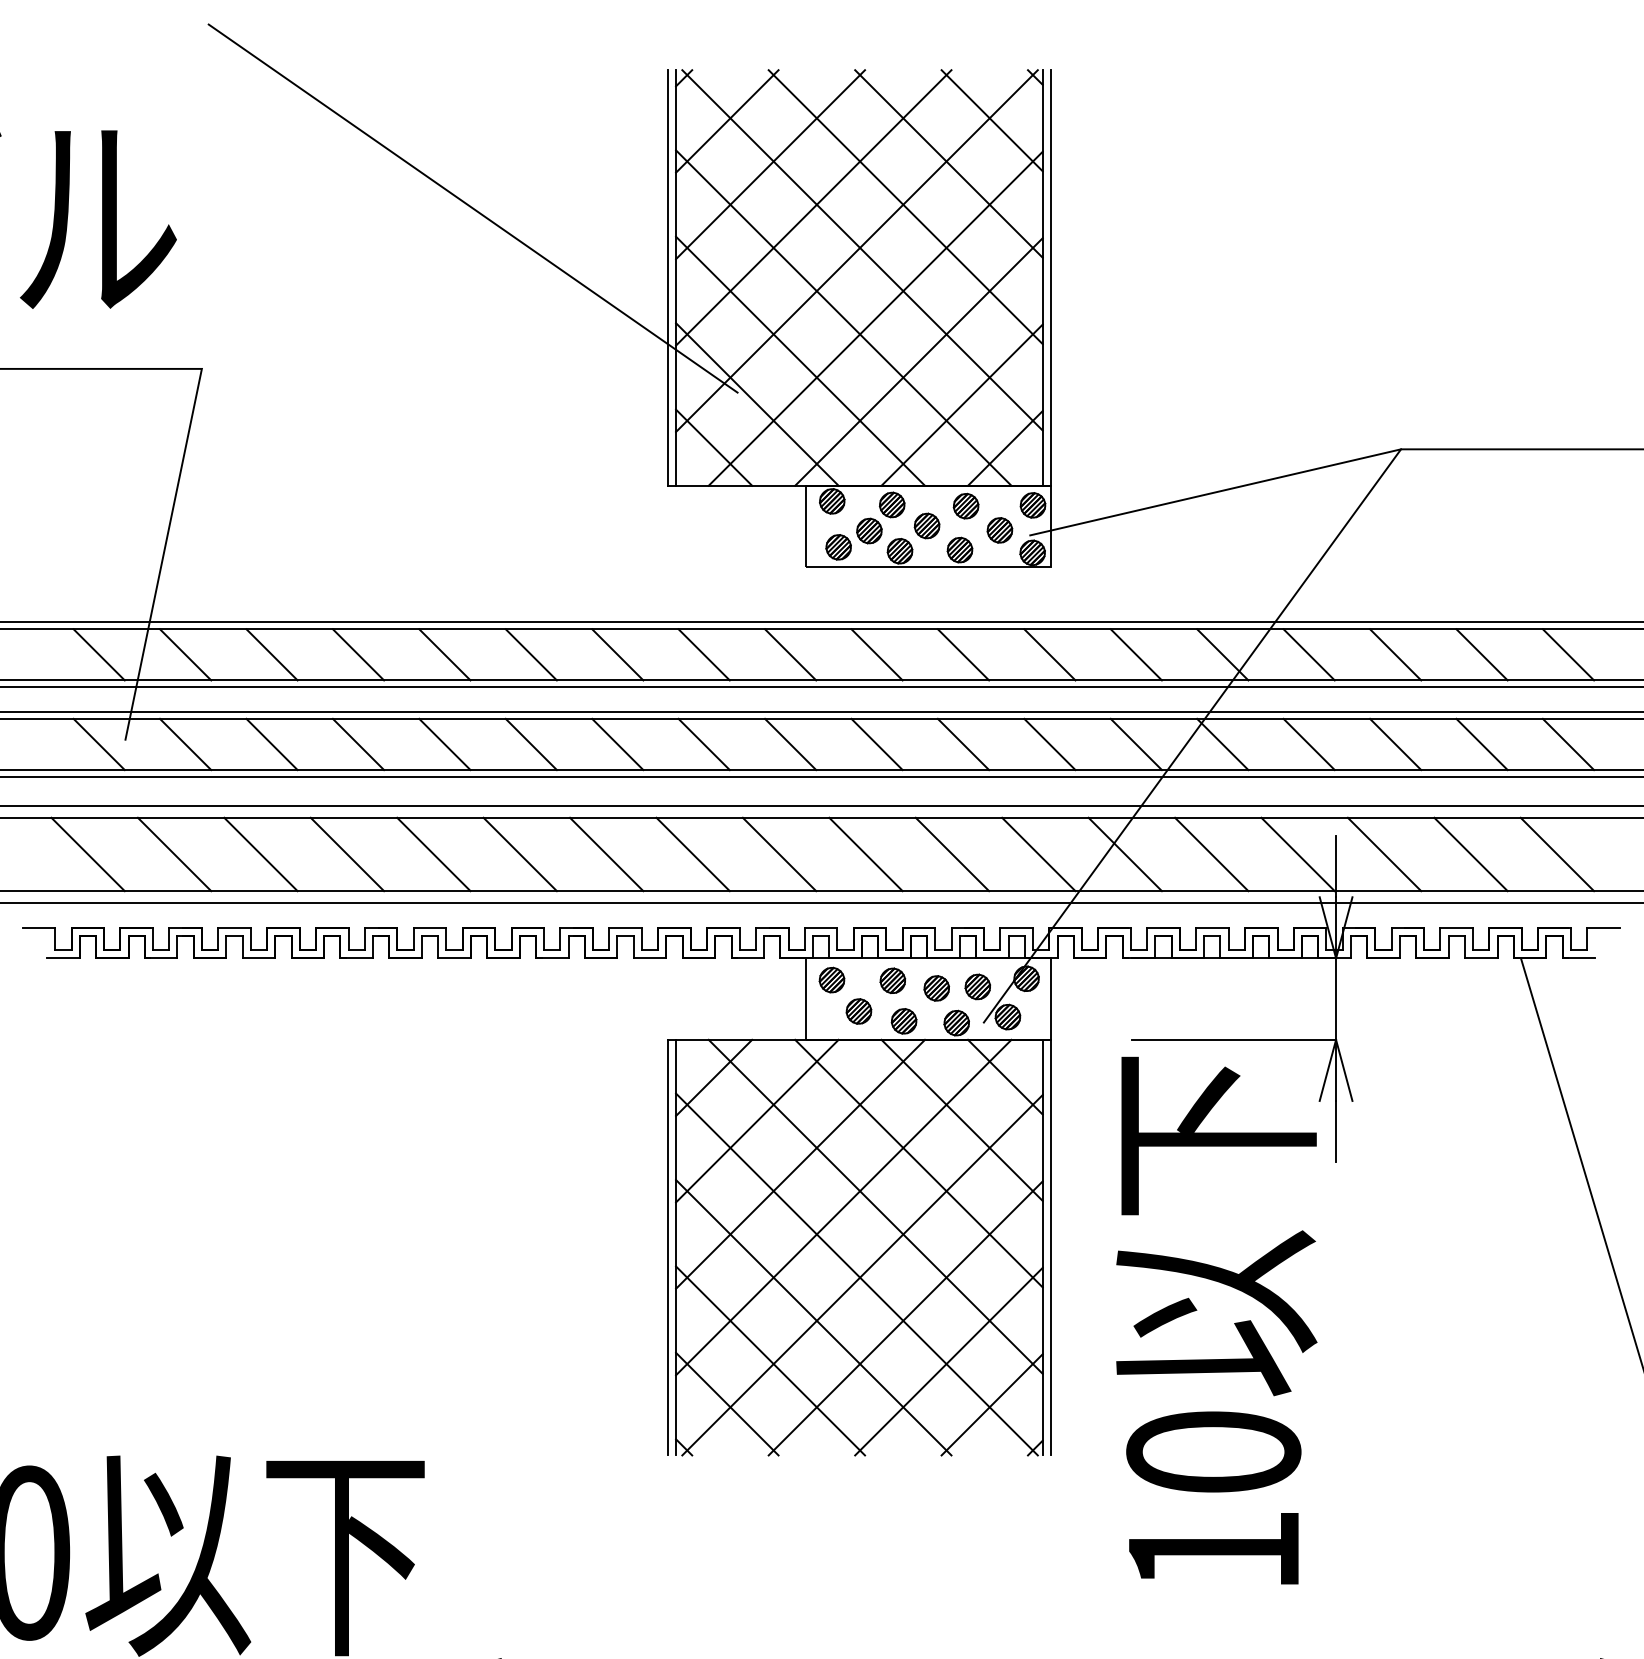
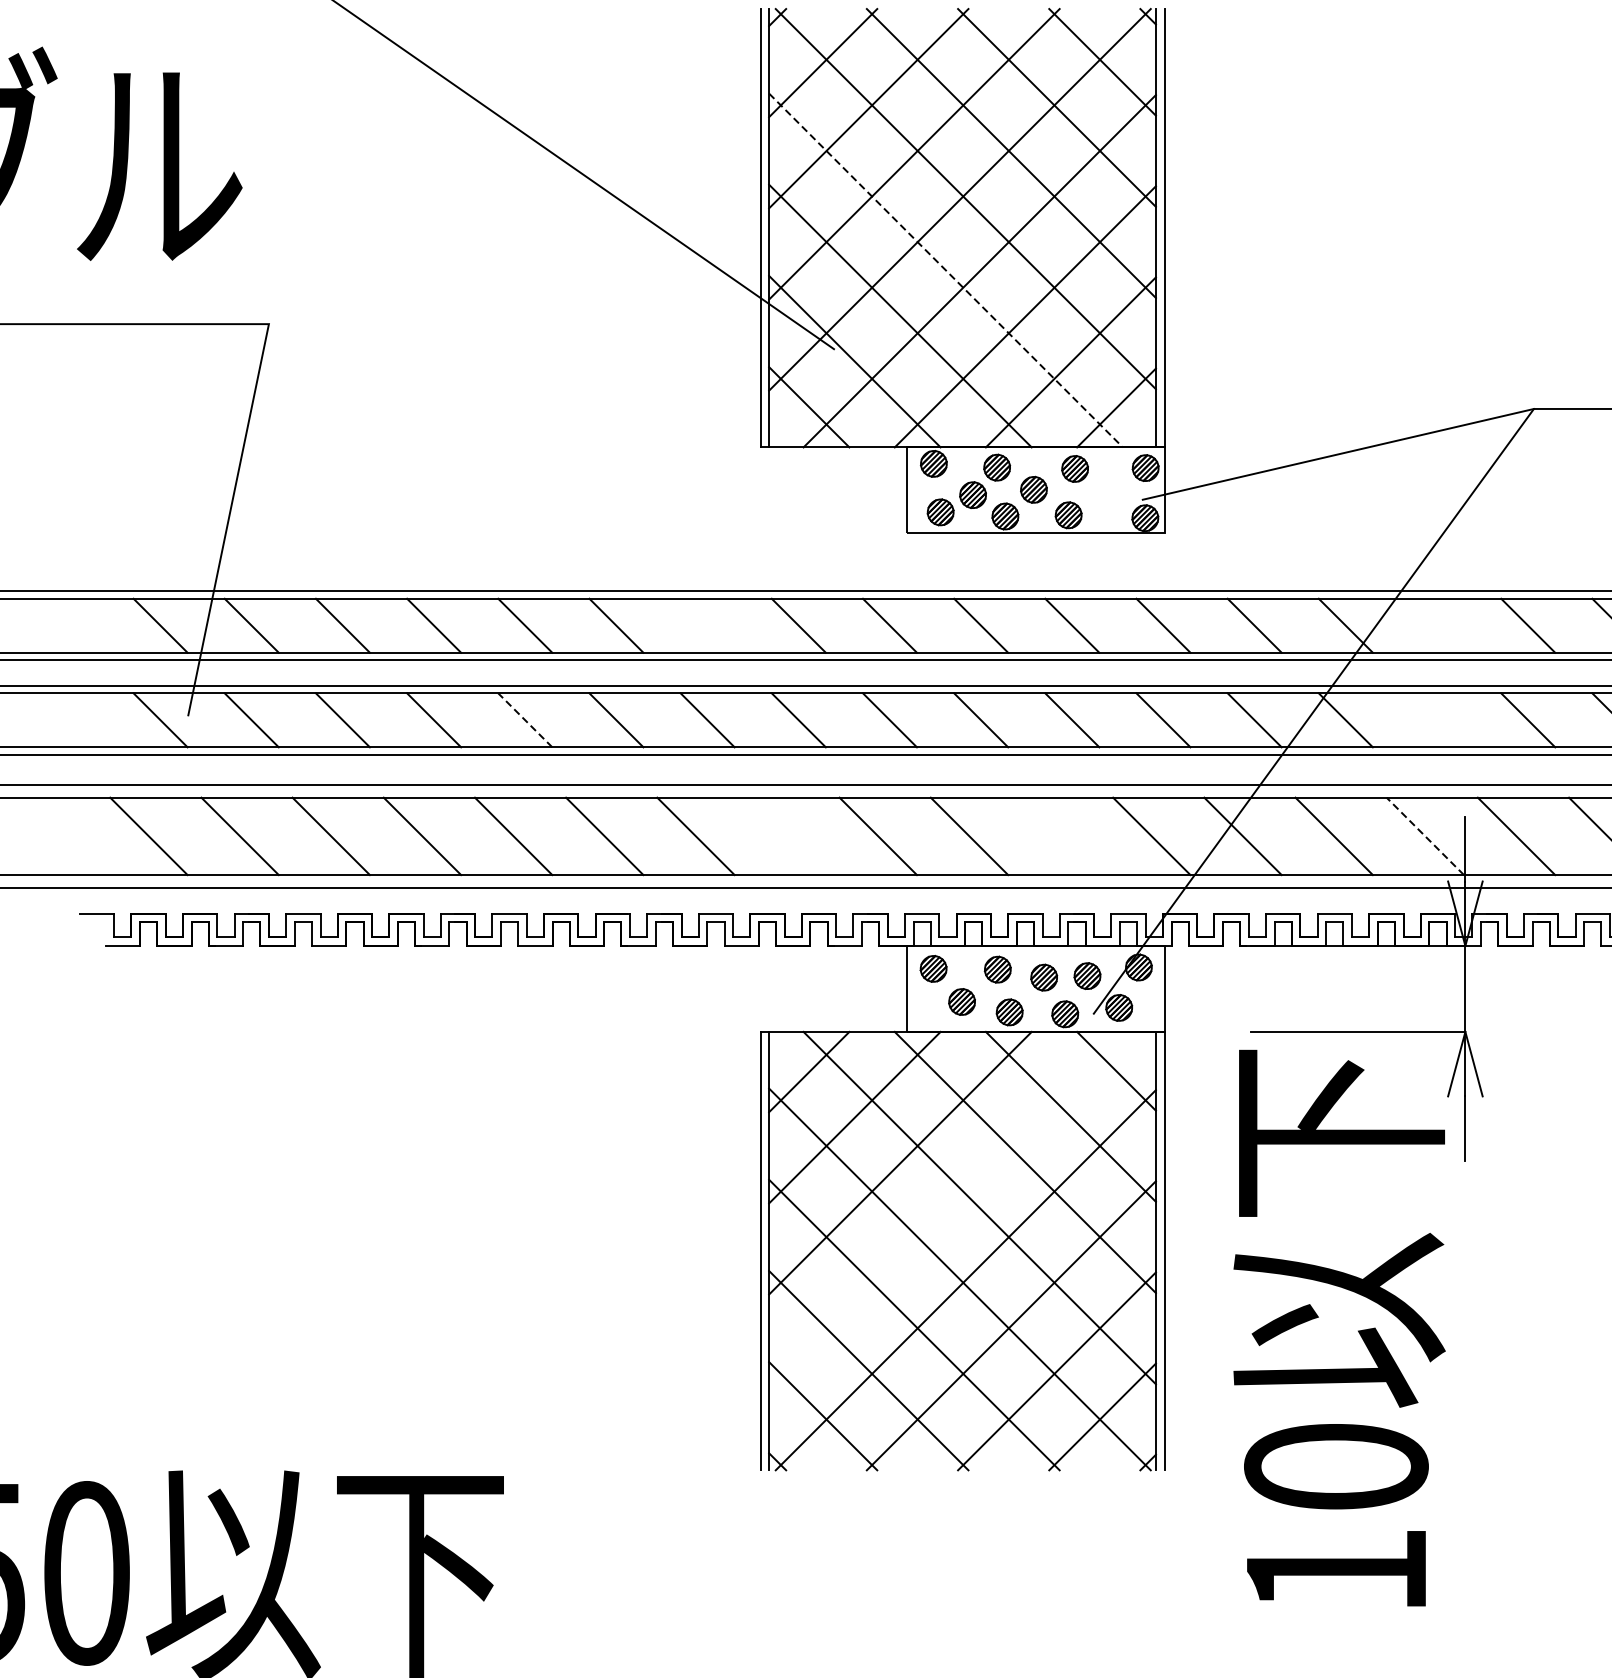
line: (844, 318) -> (946, 270), solid -> dashed
part: (999, 530) -> (1110, 494), removed
line: (617, 654) -> (707, 625), removed
line: (1308, 654) -> (1436, 625), removed
line: (444, 744) -> (524, 720), solid -> dashed
line: (1308, 744) -> (1436, 720), removed
line: (692, 854) -> (786, 836), removed
line: (952, 854) -> (1060, 836), removed
line: (1298, 854) -> (1425, 836), solid -> dashed
line: (843, 1207) -> (945, 1208), removed

